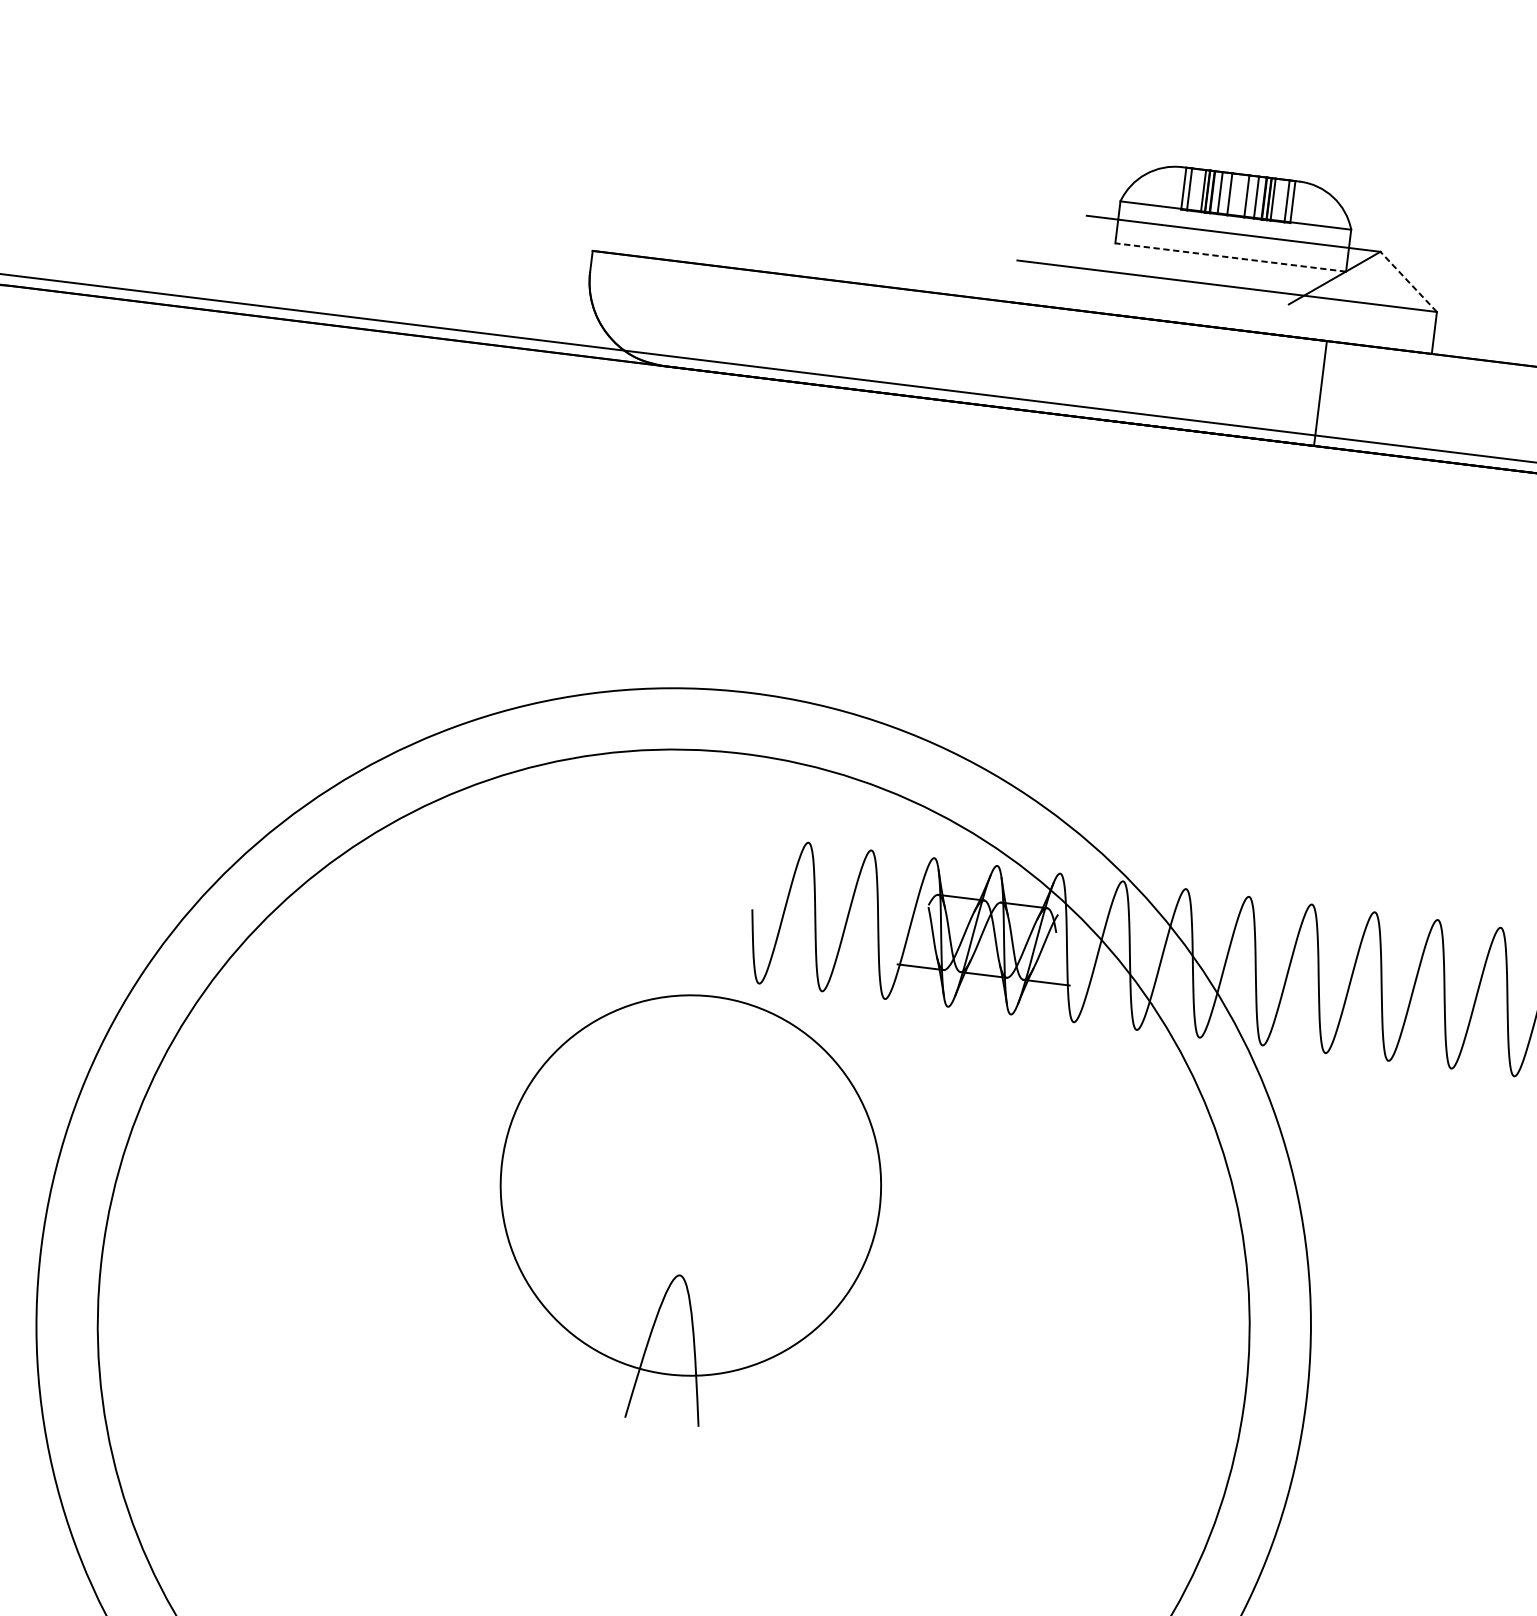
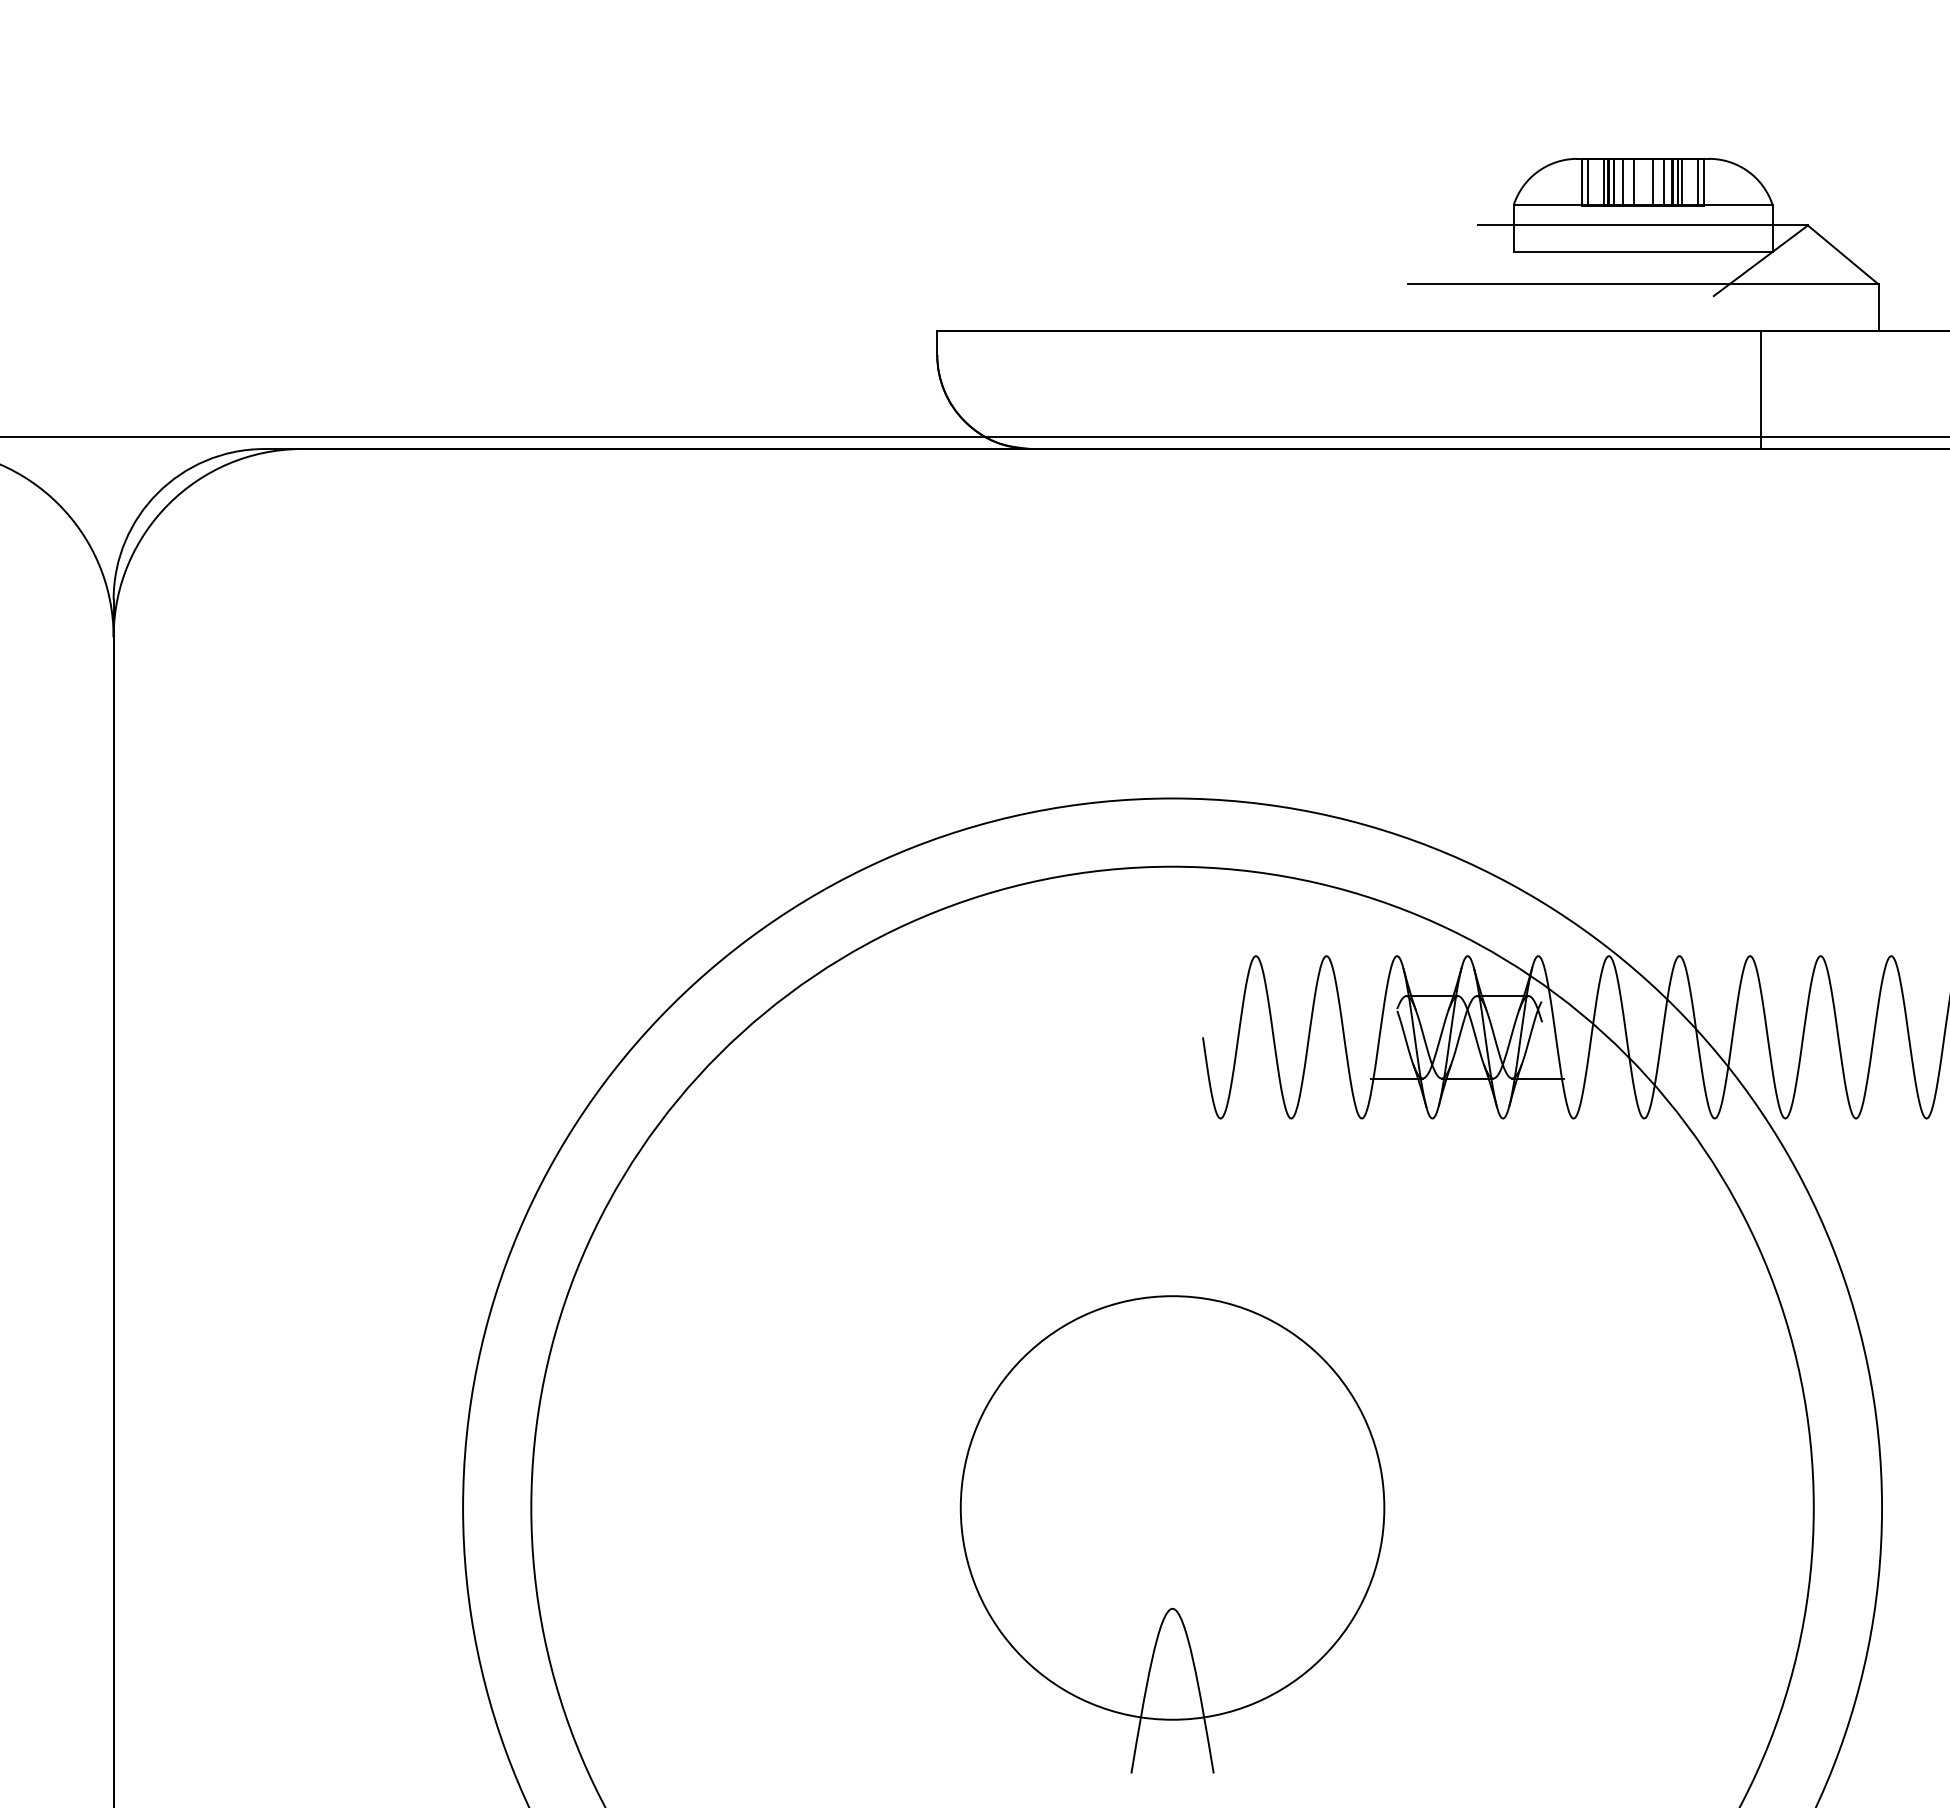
line: (1230, 257) -> (1642, 252), dashed -> solid
line: (1408, 281) -> (1843, 254), dashed -> solid
part: (687, 1209) -> (1172, 1534), moved

